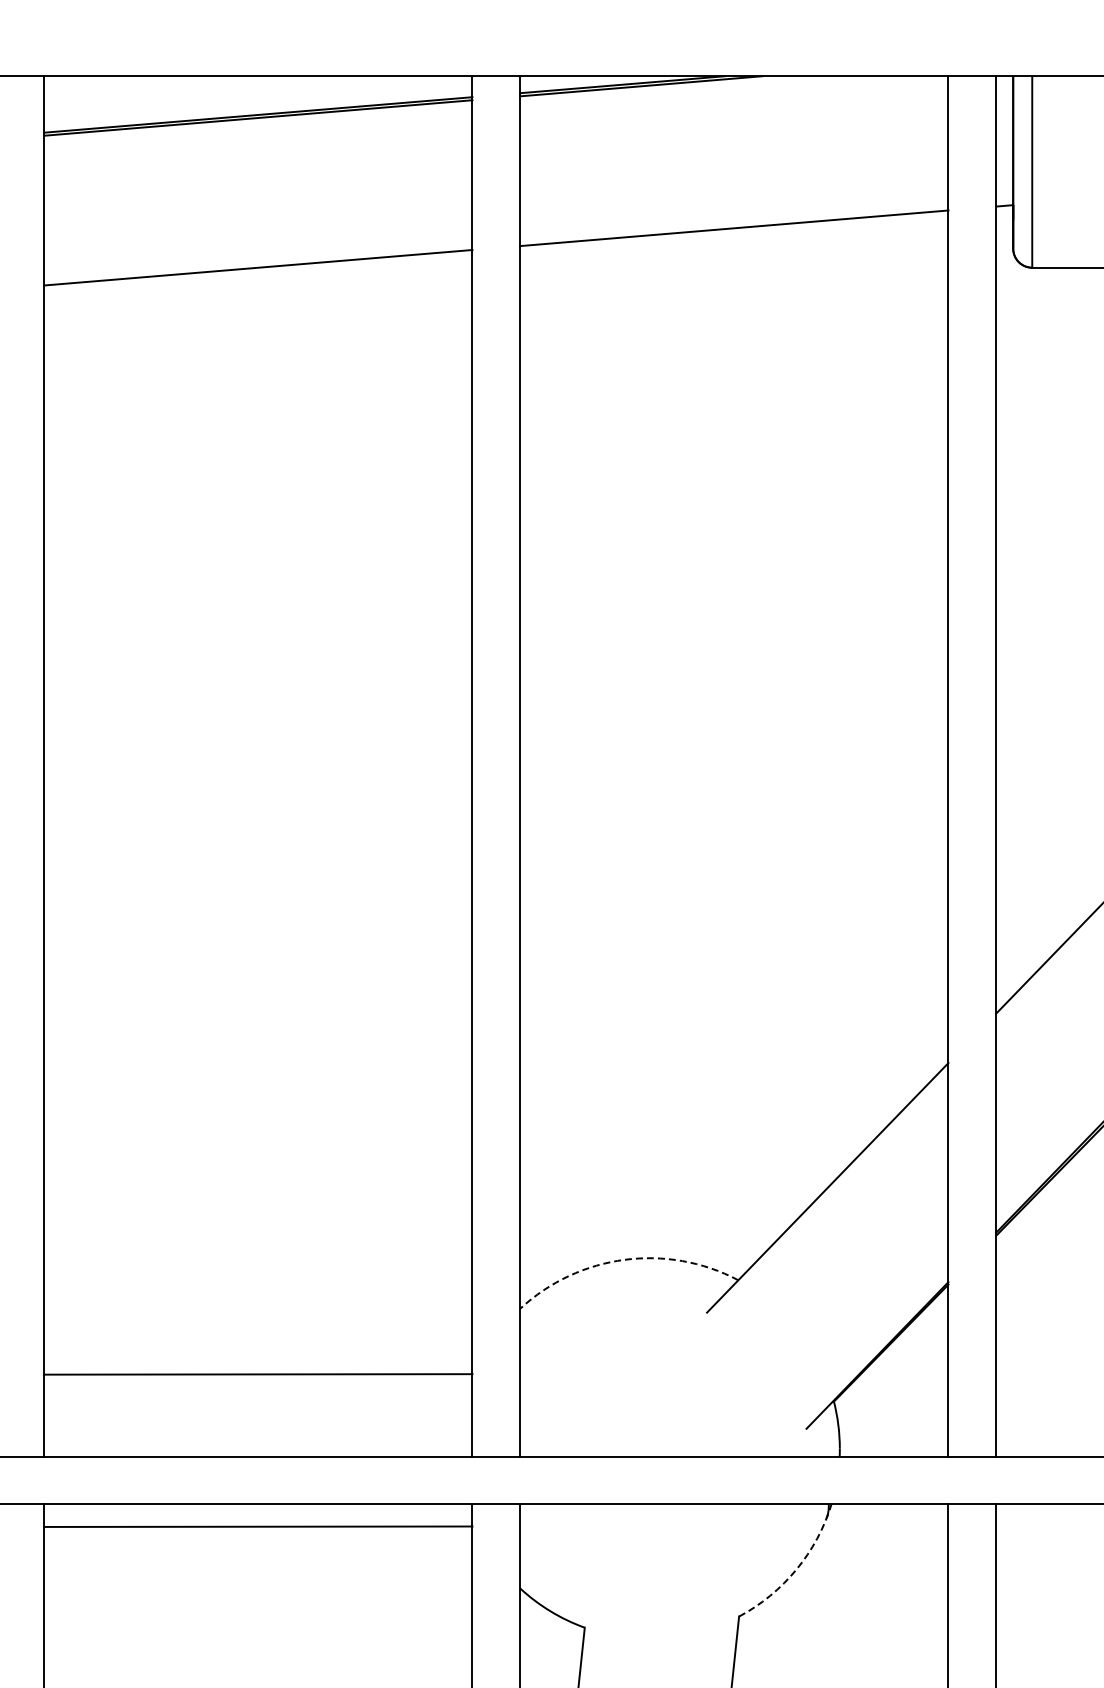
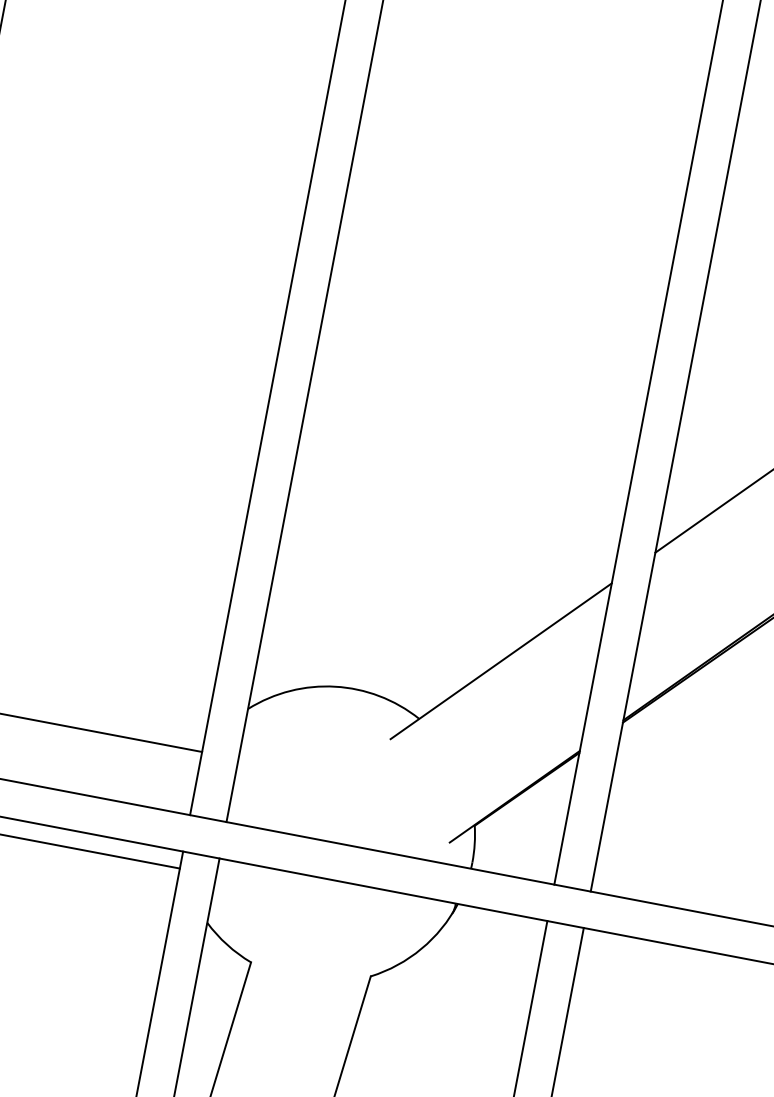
arc: (624, 1259) -> (335, 686), dashed -> solid
arc: (796, 1569) -> (421, 948), dashed -> solid

